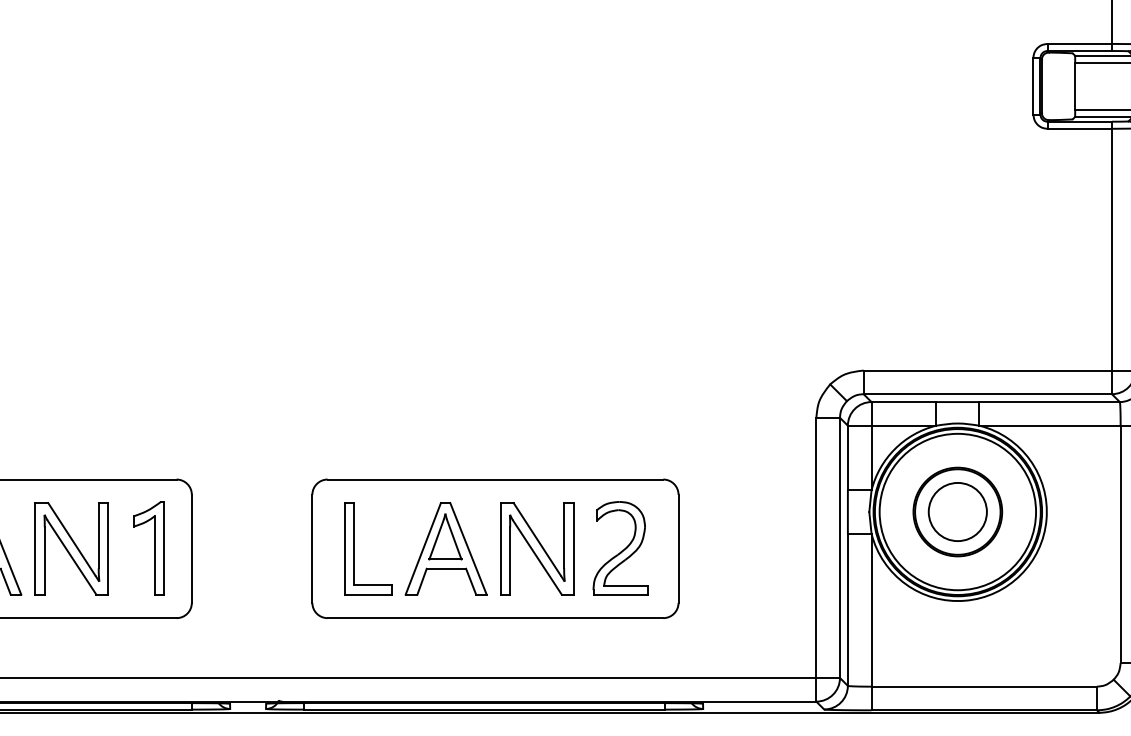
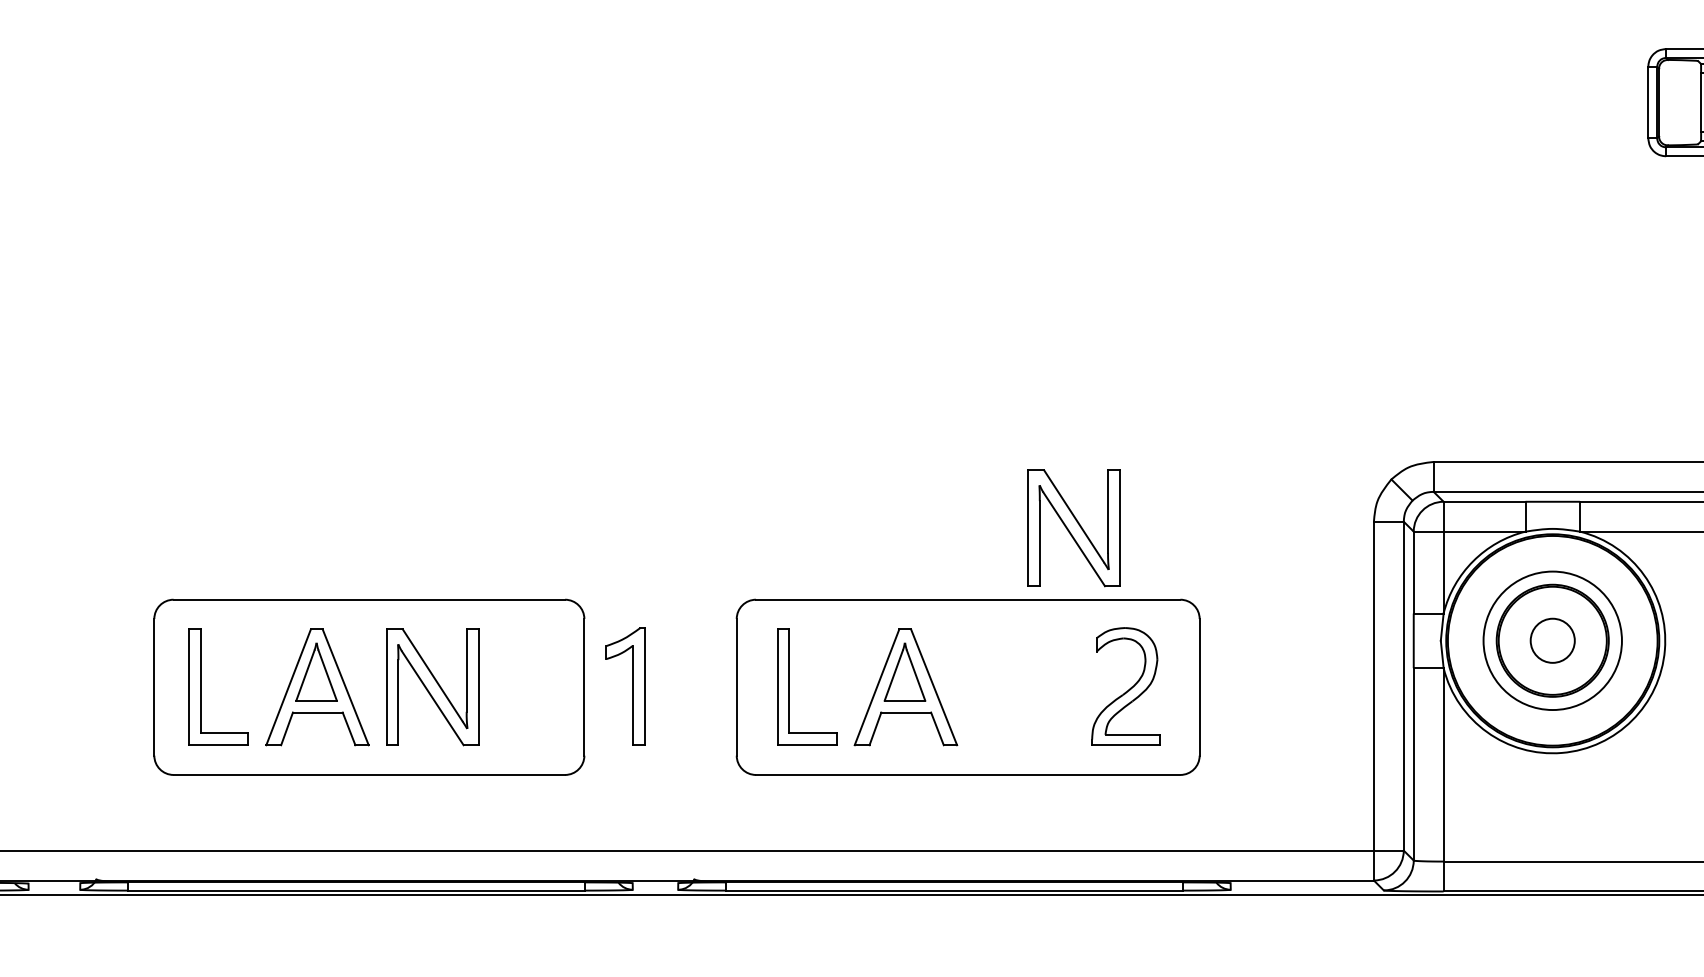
circle: (957, 511) -> (1552, 640), size x0.6
circle: (957, 511) -> (1552, 640), size x0.7
part: (154, 548) -> (632, 686), moved
part: (536, 548) -> (1073, 528), moved

